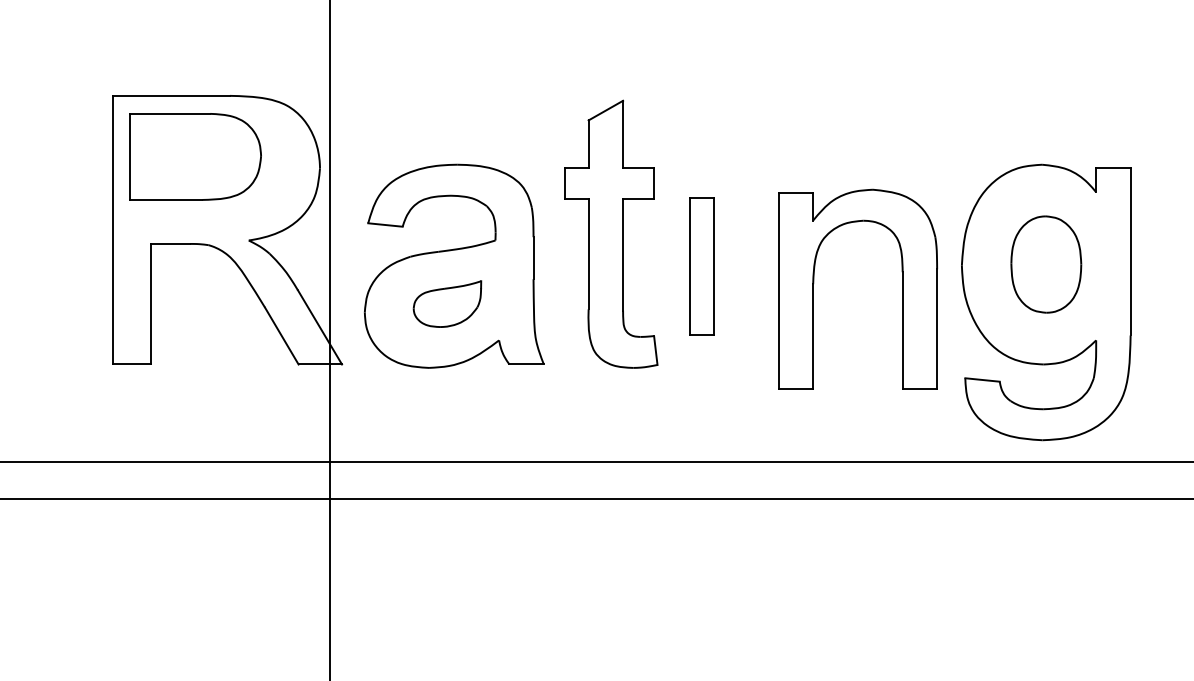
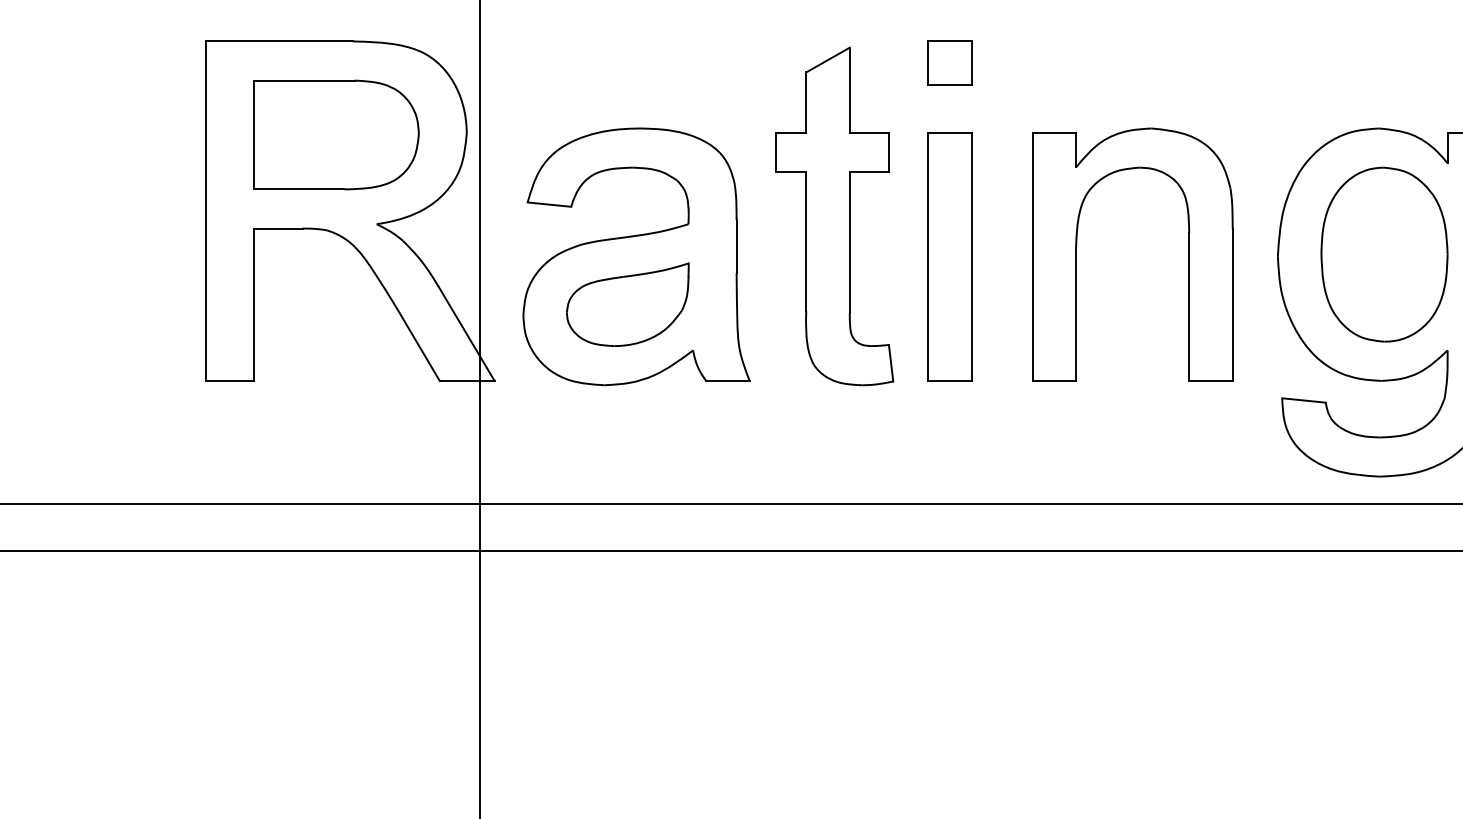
part: (702, 112) -> (950, 62), added
part: (195, 156) -> (335, 134), moved
part: (1046, 264) -> (1384, 254), size x1.43
part: (702, 265) -> (950, 255), size x1.43
part: (814, 283) -> (1077, 246), moved
part: (447, 303) -> (627, 303), size x1.43

